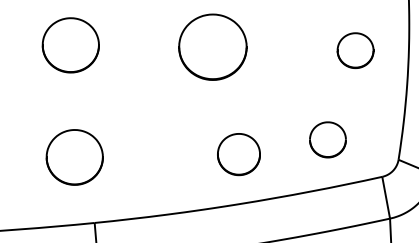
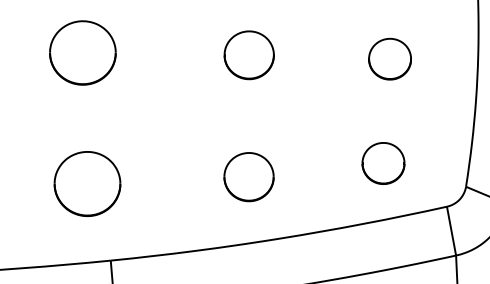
part: (213, 47) -> (249, 55), size x0.62
part: (355, 50) -> (389, 58), moved
part: (238, 154) -> (248, 177), moved

